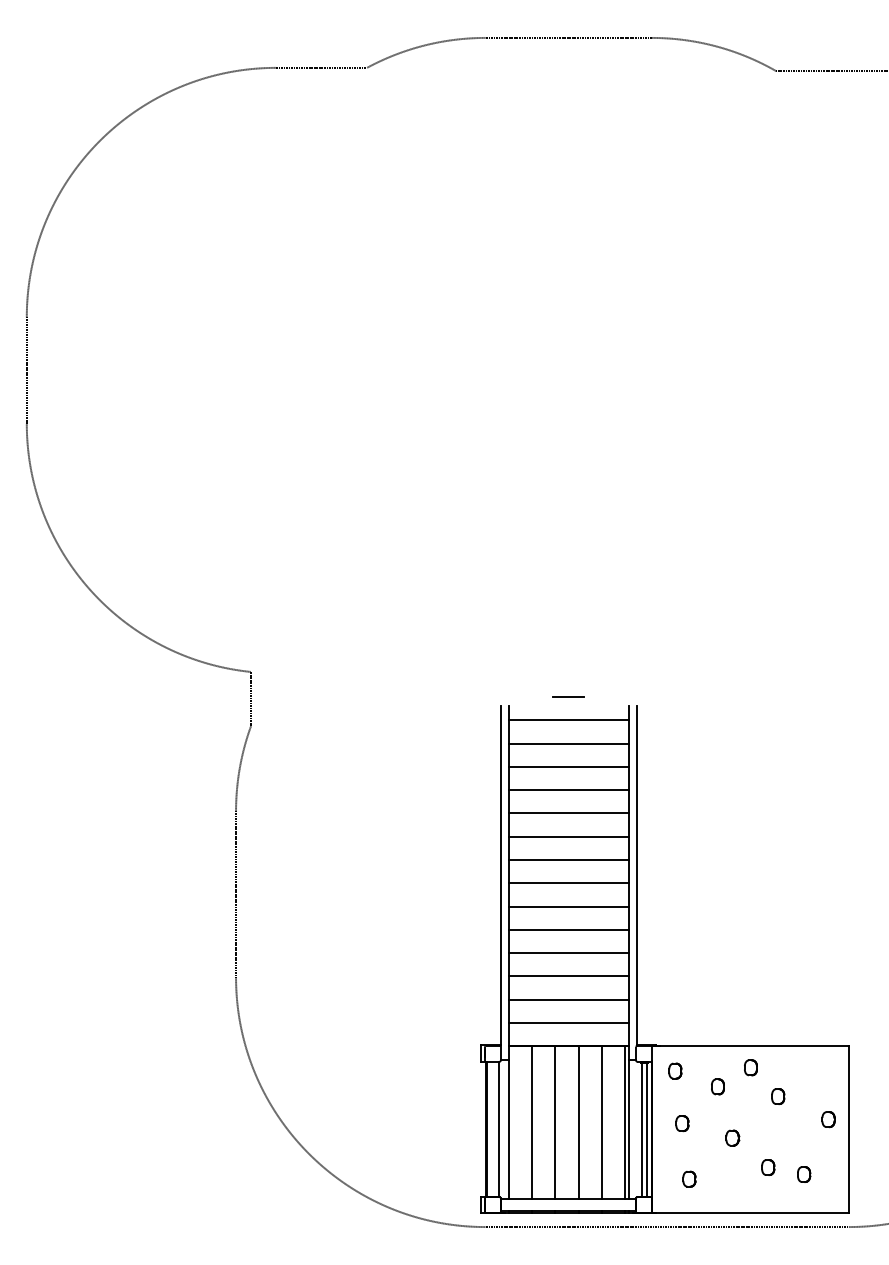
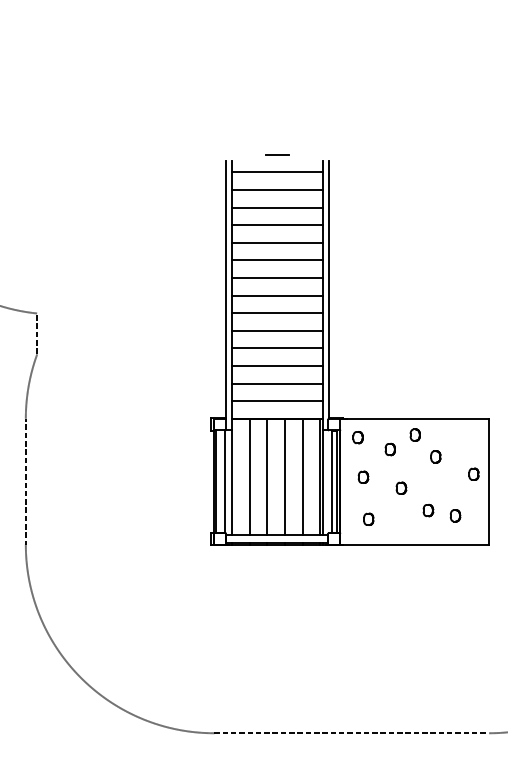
part: (637, 954) -> (329, 349), moved

